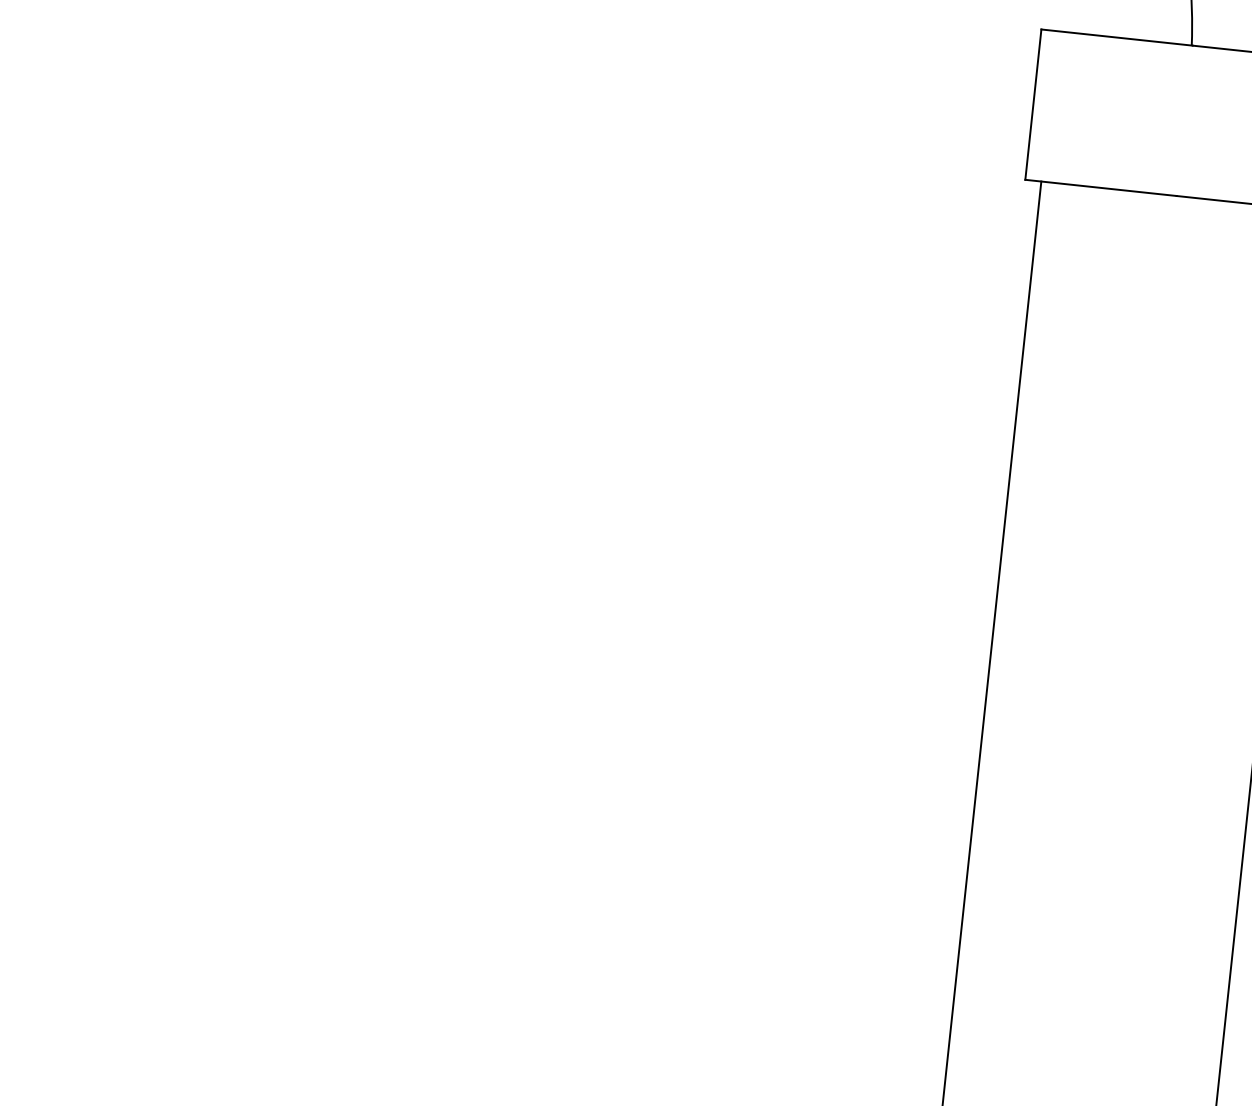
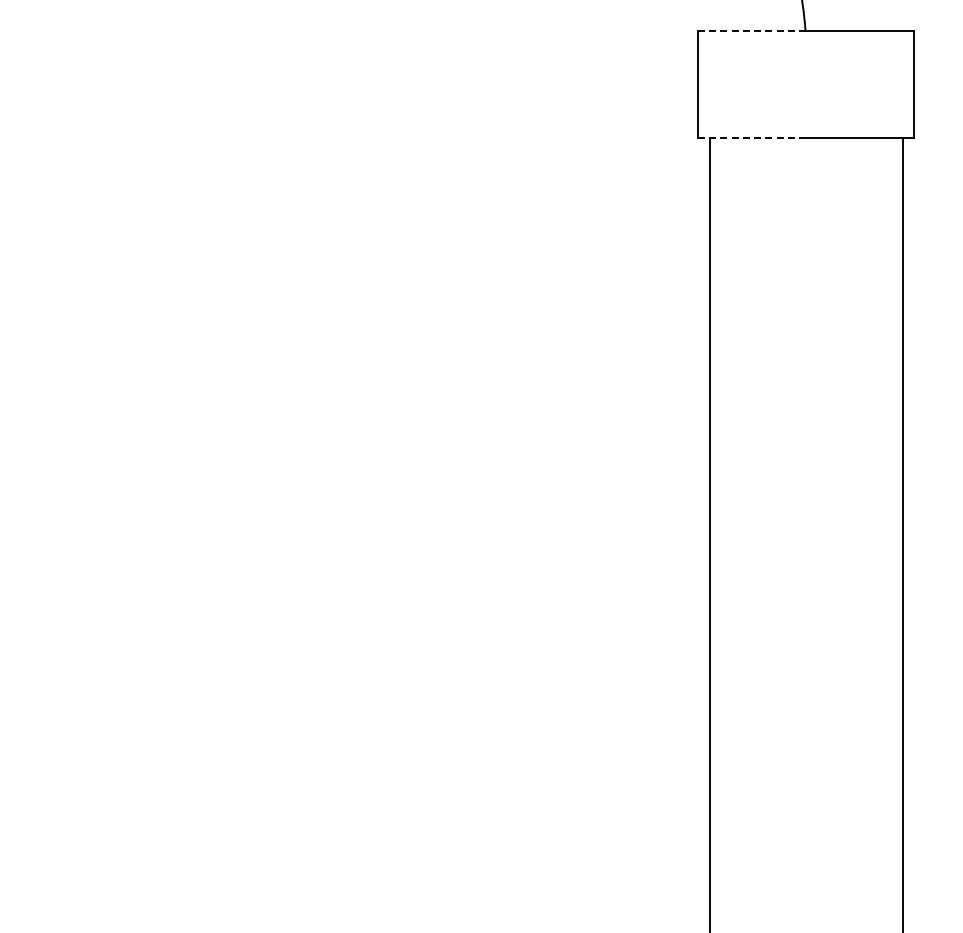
line: (1117, 37) -> (752, 31), solid -> dashed
line: (1101, 188) -> (752, 138), solid -> dashed

